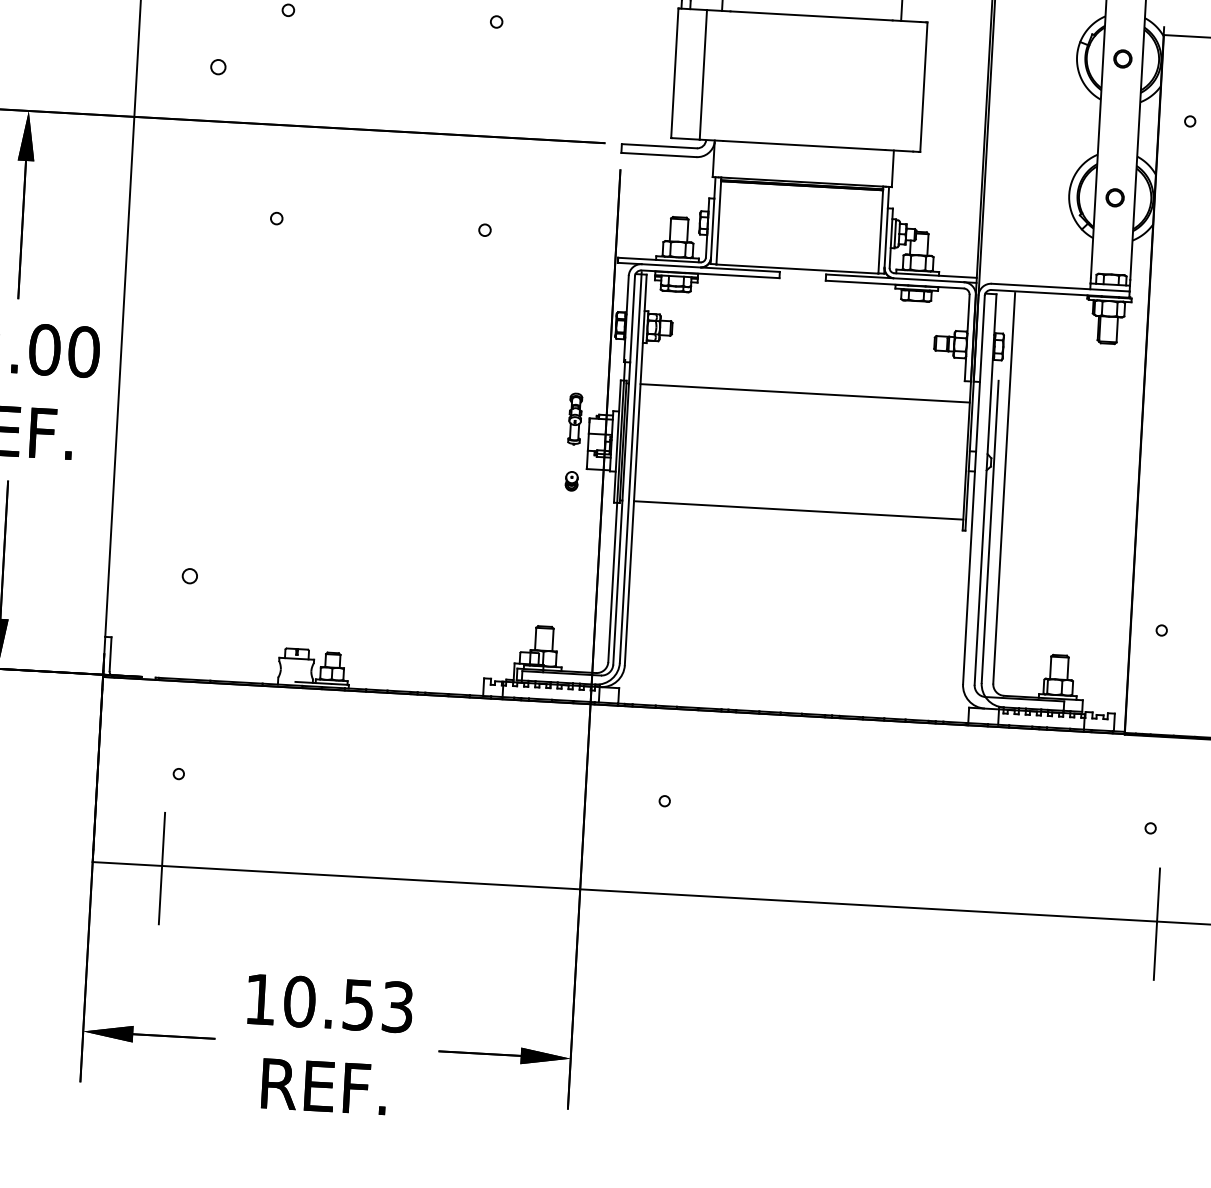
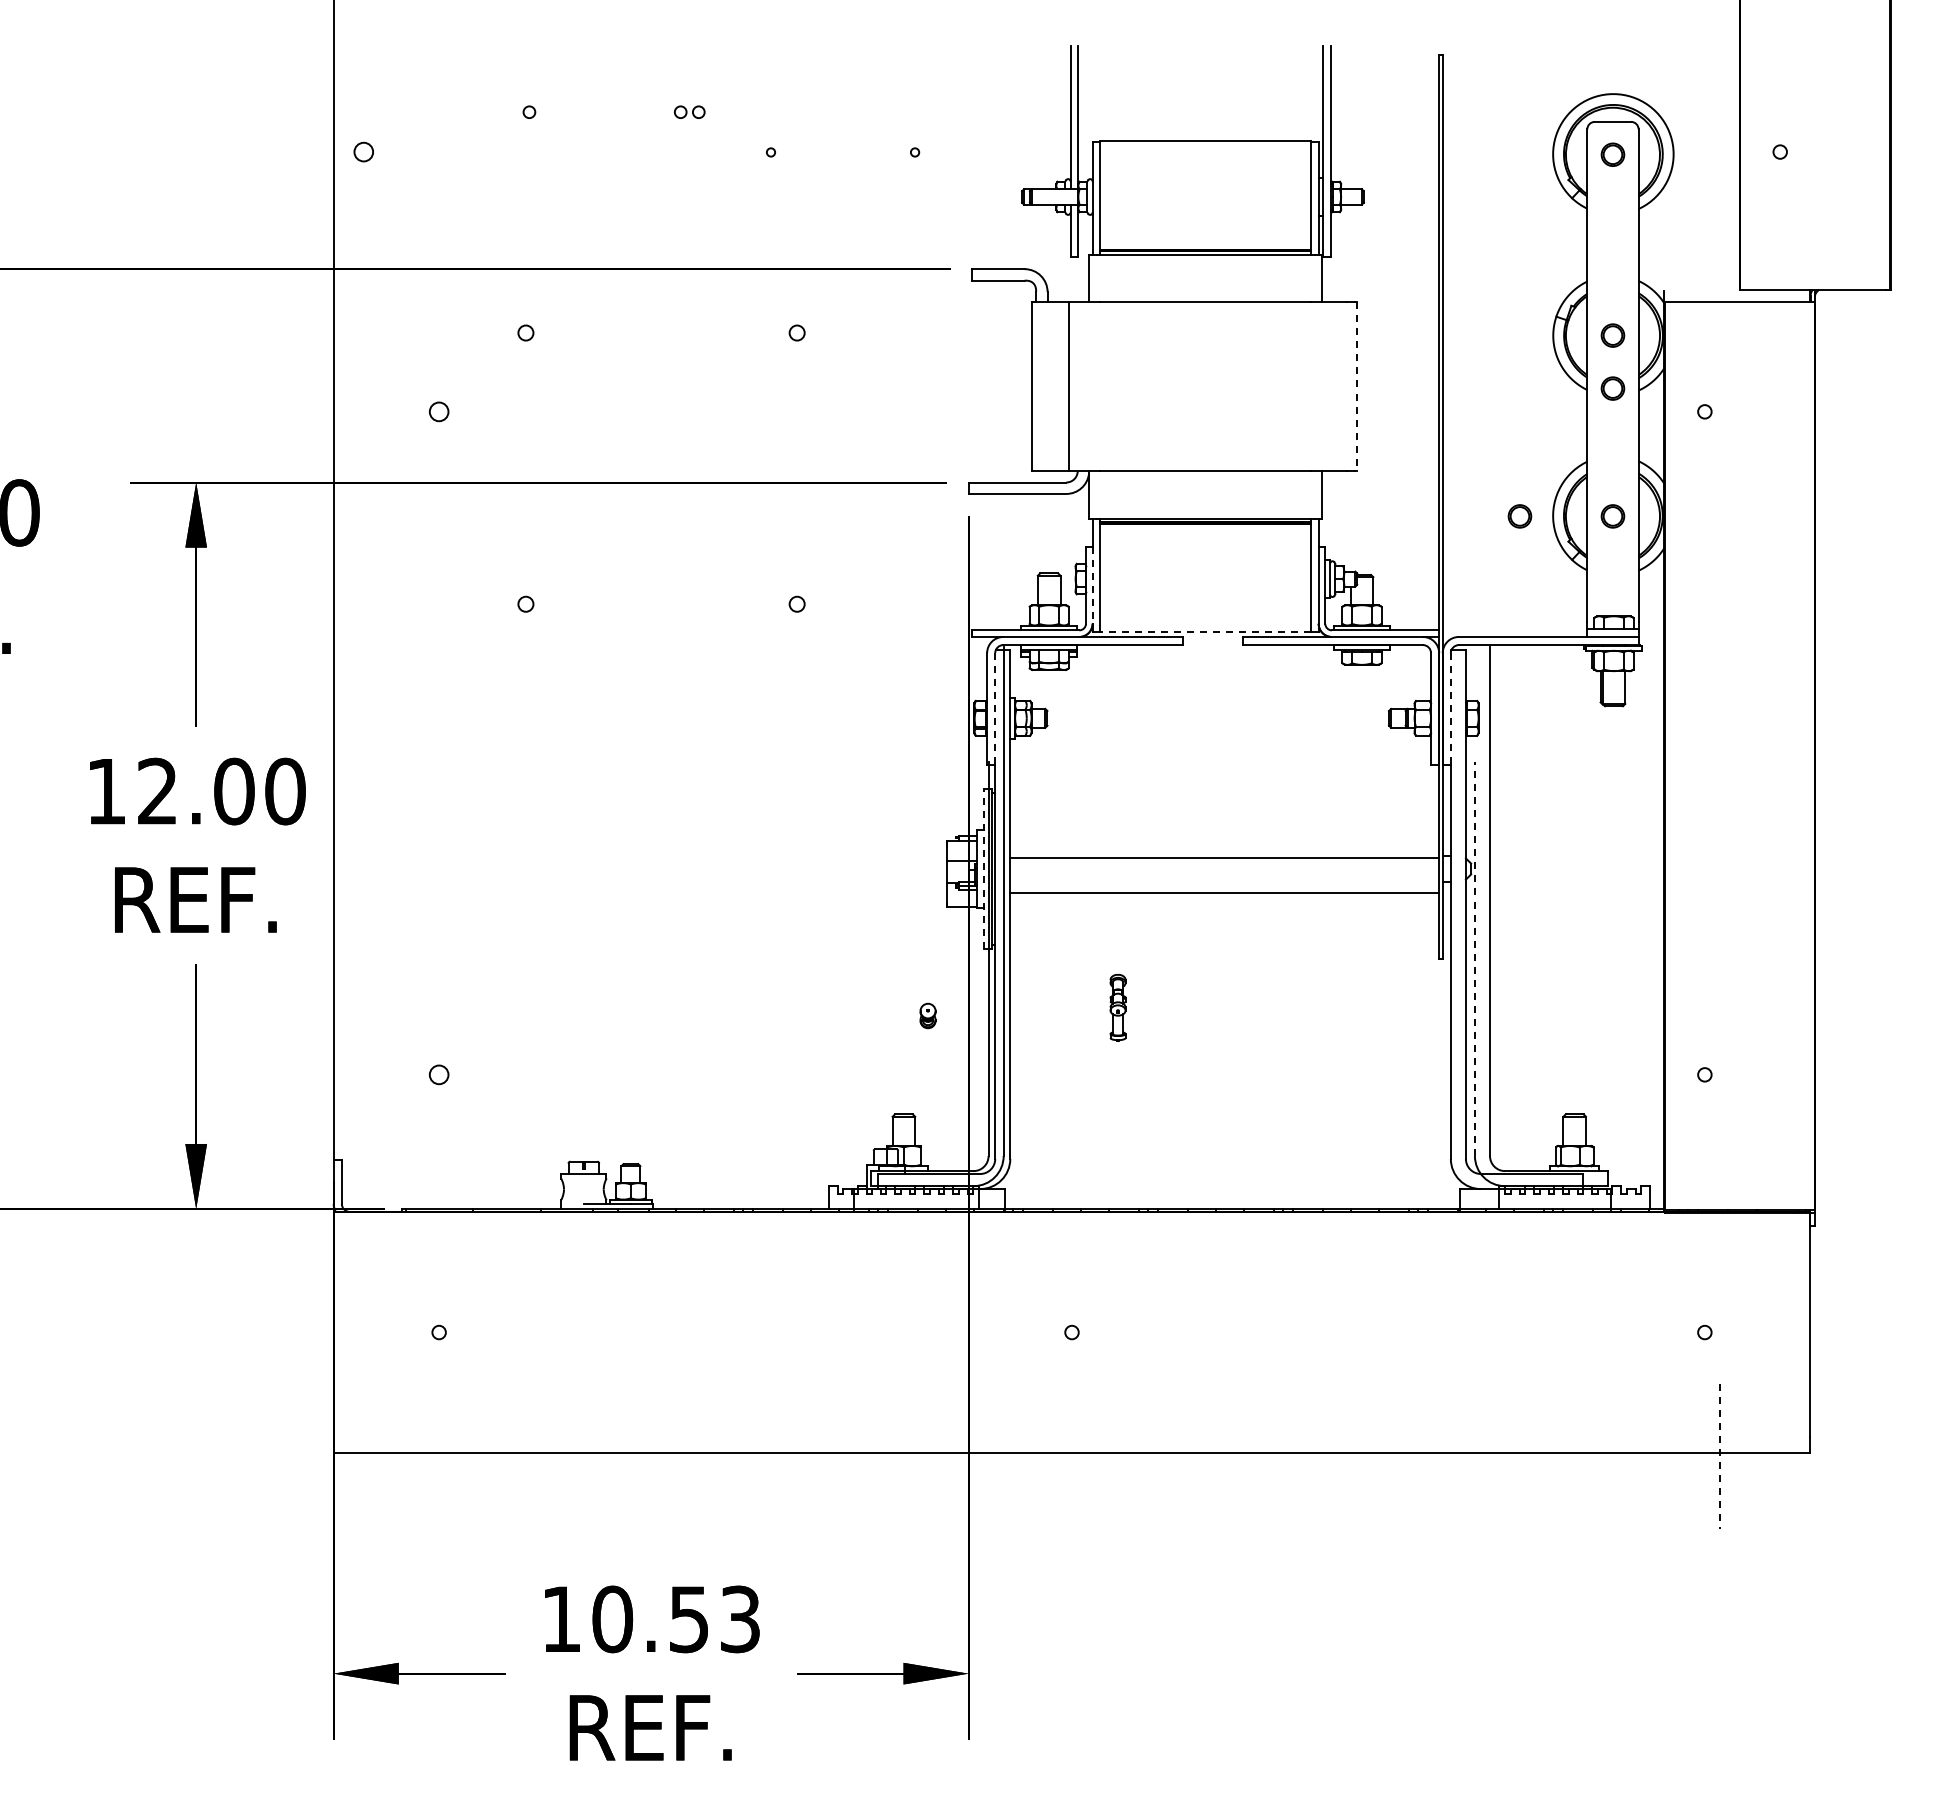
line: (923, 87) -> (1356, 387), solid -> dashed
part: (1120, 99) -> (1612, 388), added
part: (1043, 193) -> (1519, 516), added
line: (712, 228) -> (1092, 585), solid -> dashed
line: (797, 269) -> (1205, 632), solid -> dashed
line: (632, 319) -> (995, 709), solid -> dashed
line: (982, 339) -> (1450, 709), solid -> dashed
line: (805, 393) -> (1224, 892), moved
part: (574, 418) -> (1117, 1007), moved
line: (617, 441) -> (984, 869), solid -> dashed
part: (571, 480) -> (927, 1015), moved
line: (798, 510) -> (1224, 858), moved
line: (989, 532) -> (1474, 959), solid -> dashed
line: (162, 868) -> (424, 1456), removed
line: (1156, 924) -> (1719, 1456), solid -> dashed

